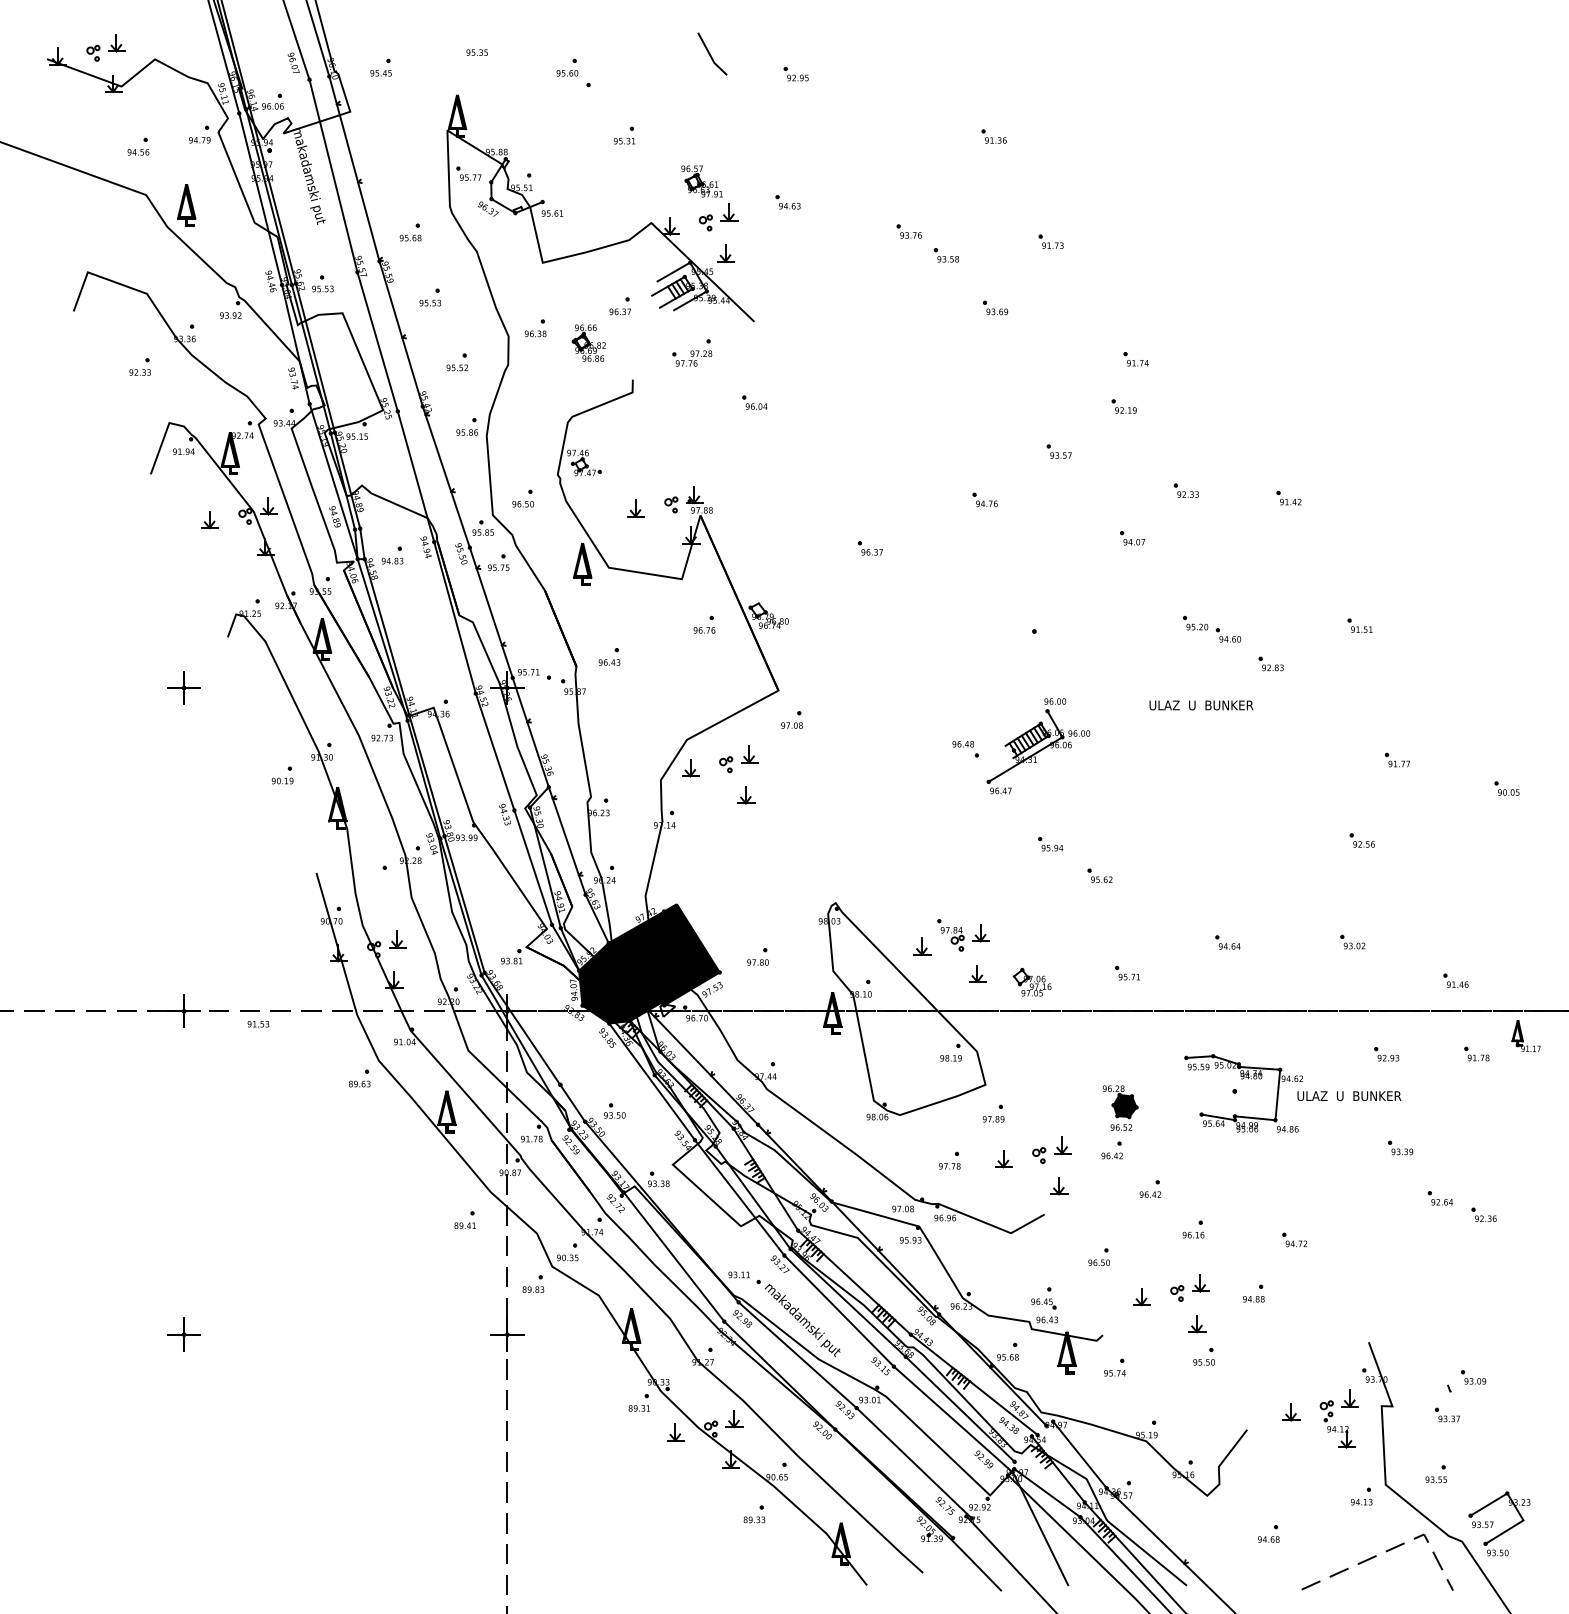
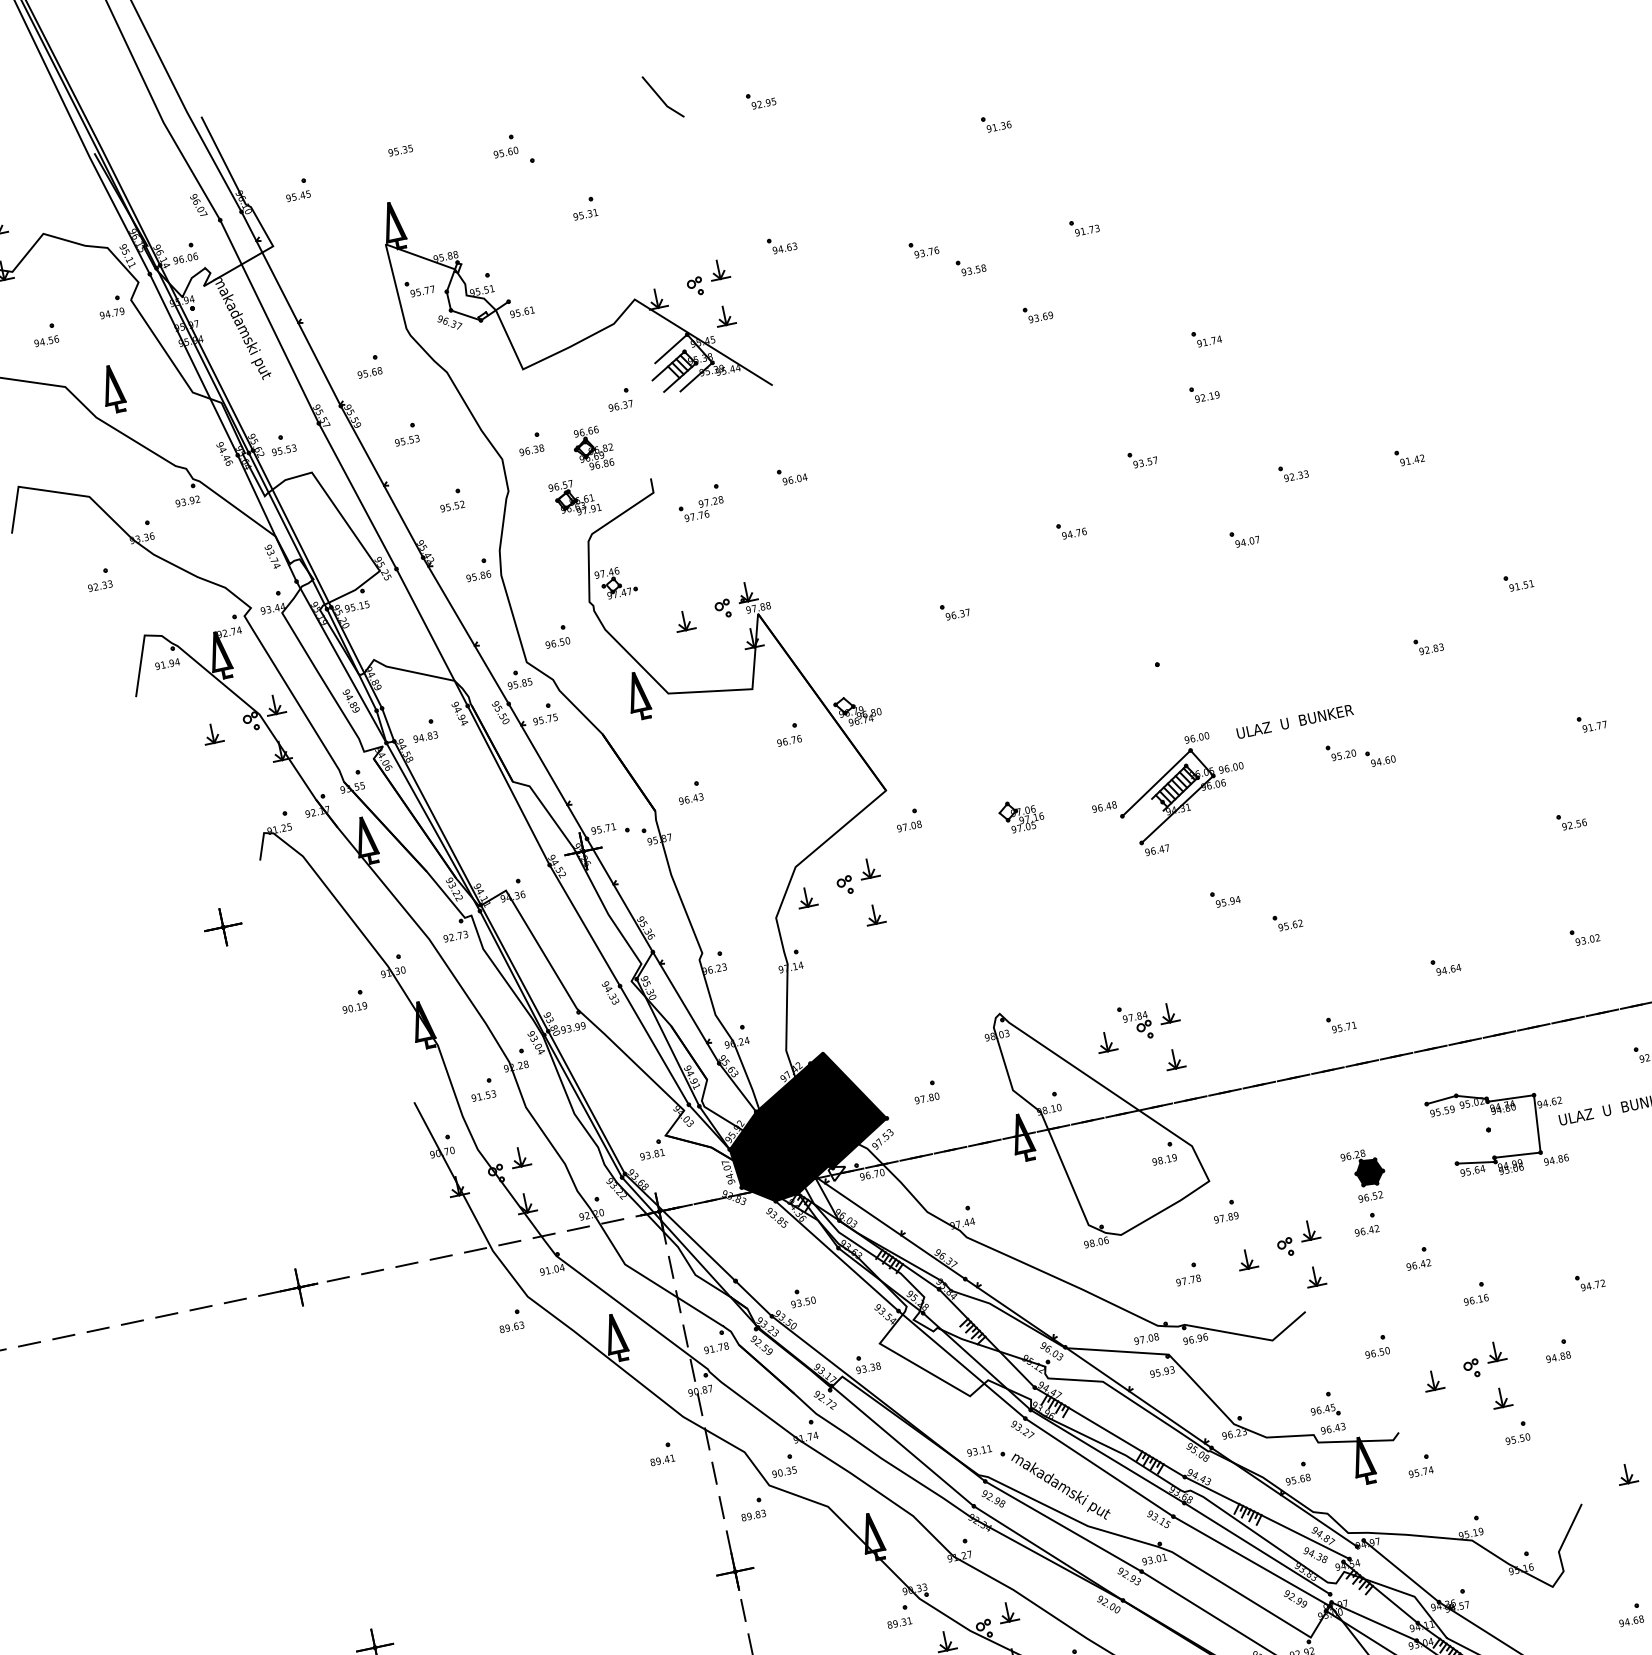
part: (701, 181) -> (574, 497), moved
part: (692, 352) -> (700, 502), moved
part: (1212, 629) -> (1361, 754), moved
text: (1201, 705) -> (1295, 721), moved
line: (1011, 733) -> (1155, 783), added
part: (1031, 981) -> (1020, 814), moved
text: (258, 1024) -> (483, 1096), moved

